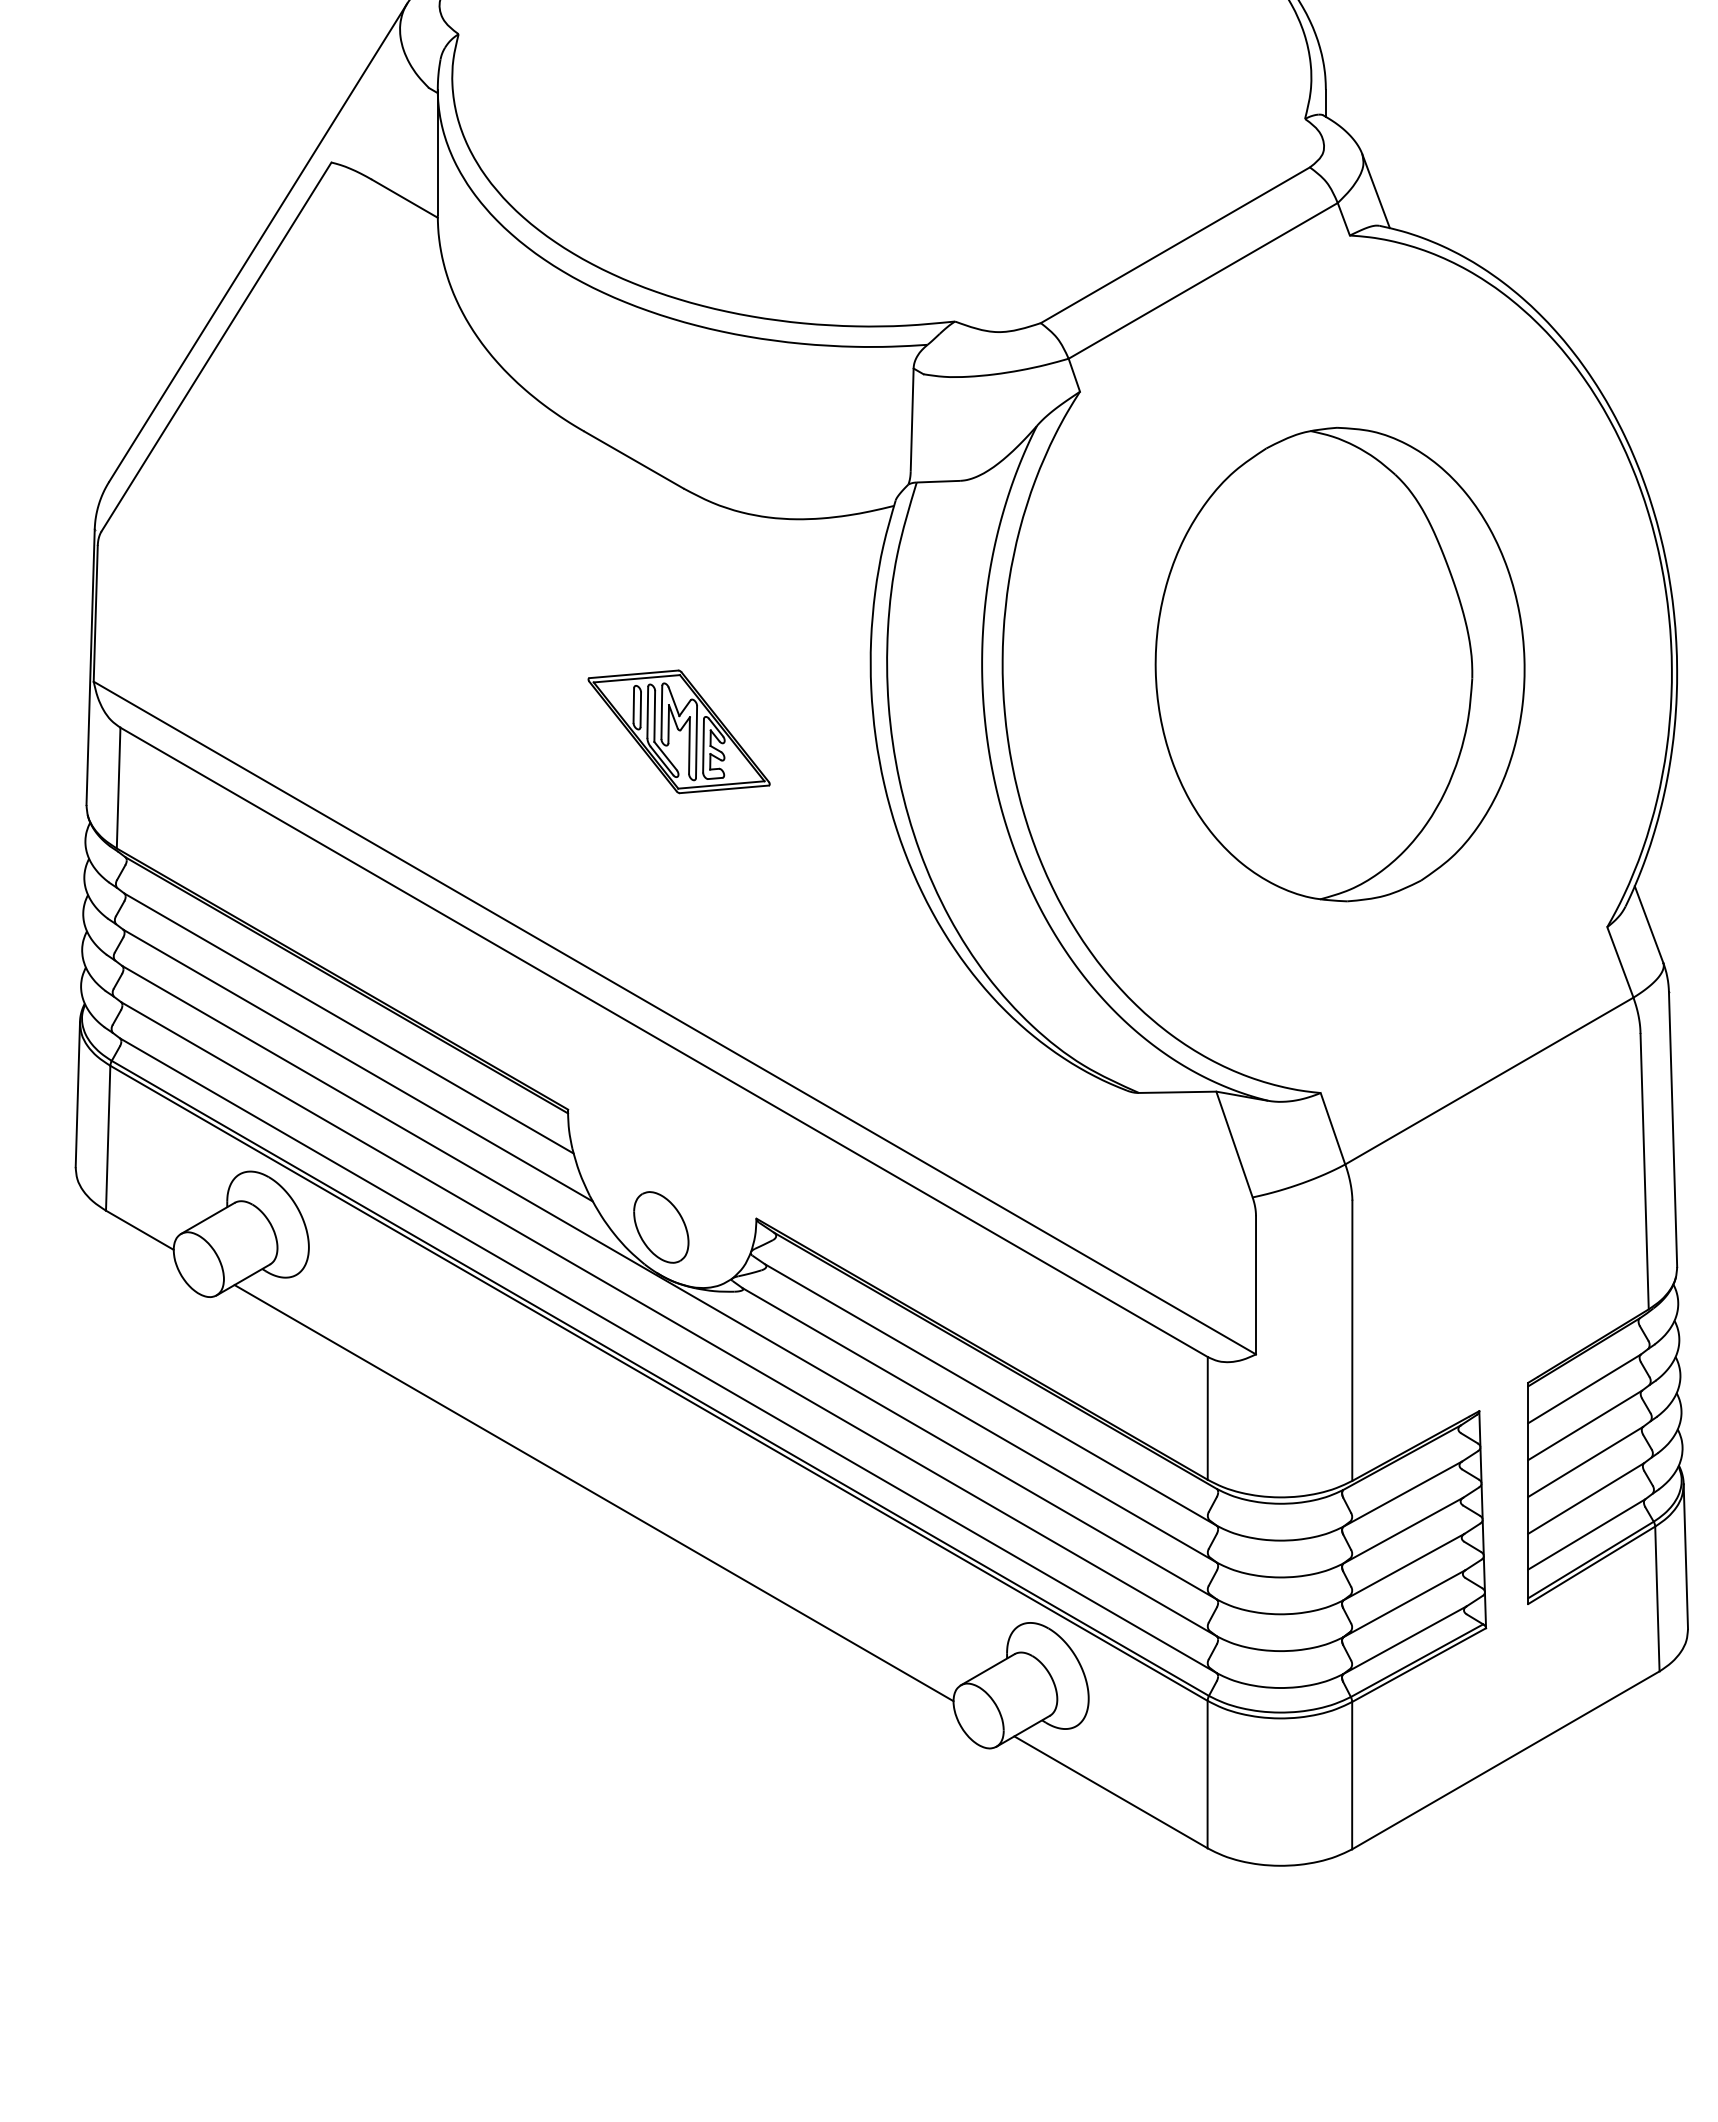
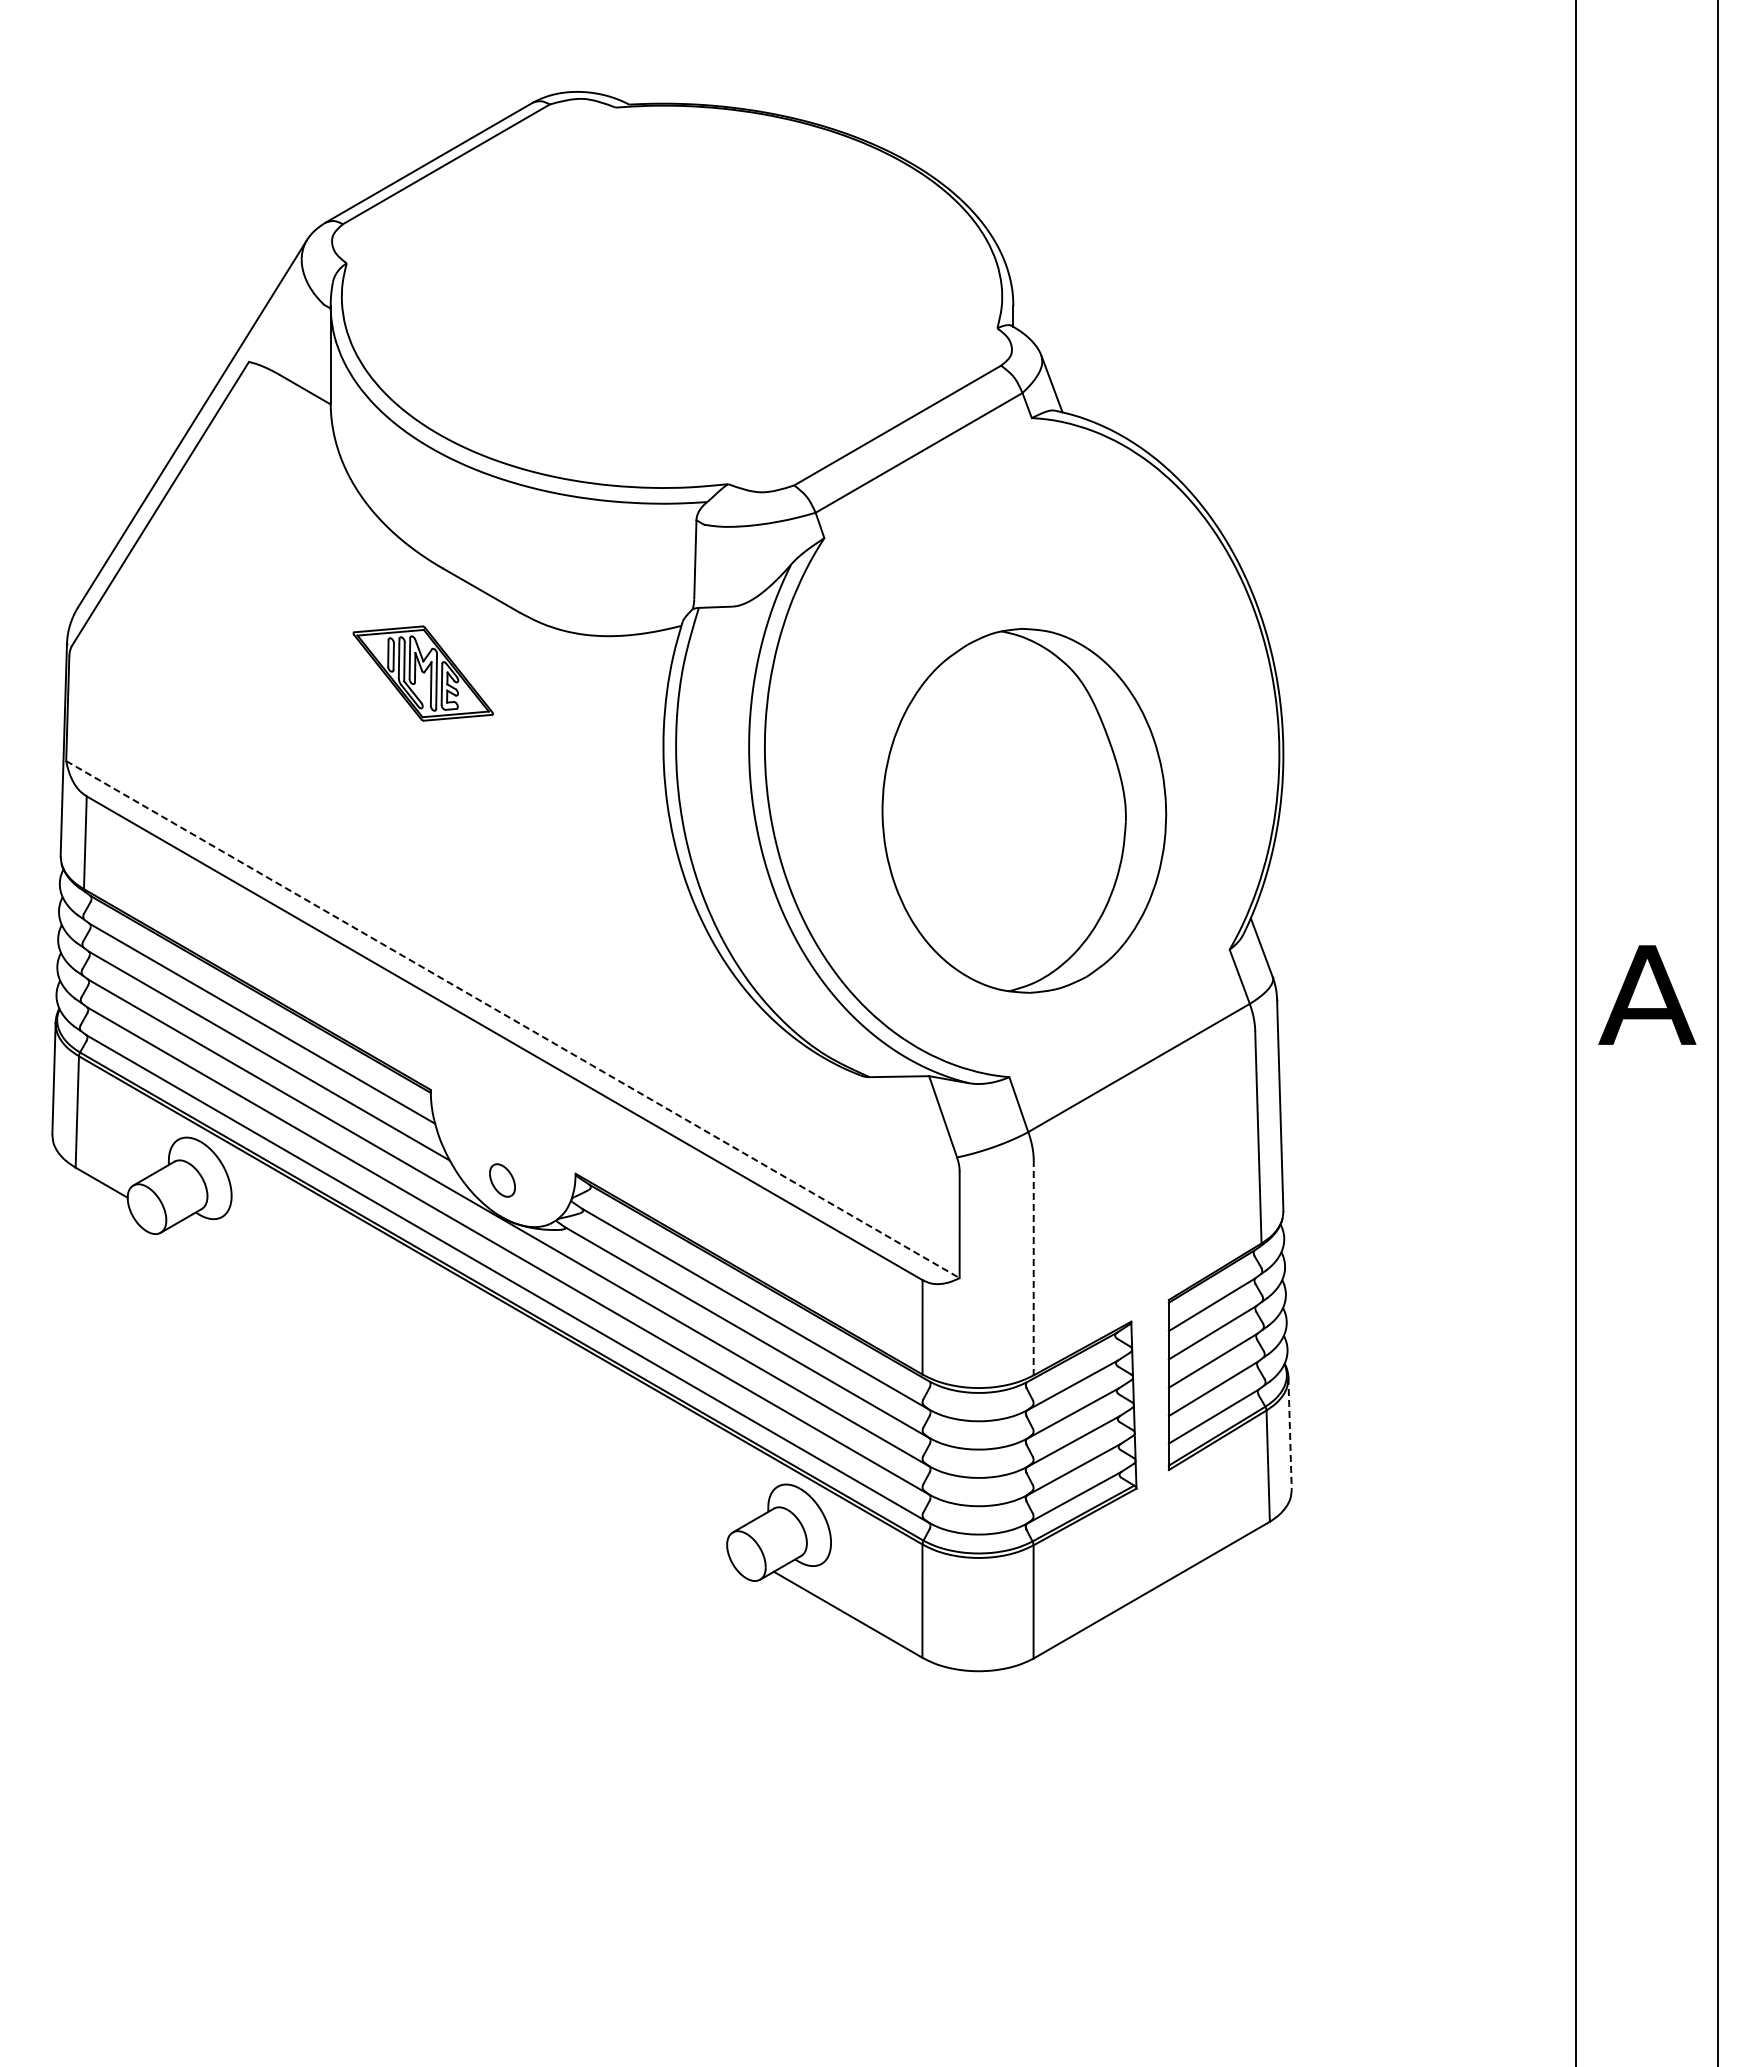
part: (1340, 664) -> (1024, 810), moved
part: (678, 731) -> (422, 673), moved
line: (675, 1017) -> (513, 1019), solid -> dashed
part: (661, 1227) -> (502, 1180), size x0.6
line: (1352, 1340) -> (1033, 1267), solid -> dashed
line: (593, 1492) -> (450, 1384), removed
line: (1686, 1556) -> (1290, 1433), solid -> dashed

